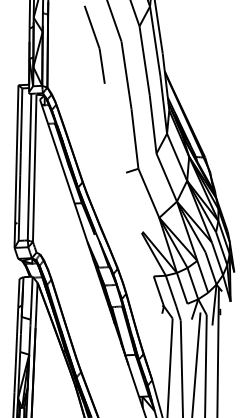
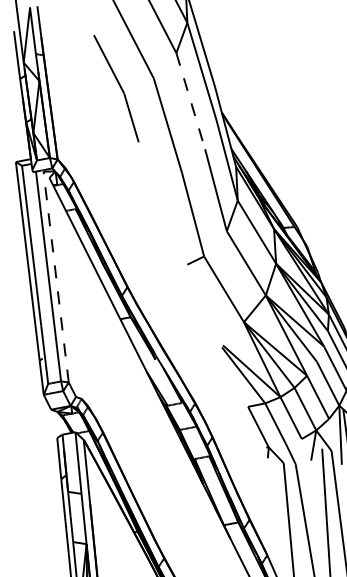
line: (144, 60) -> (190, 100), solid -> dashed
line: (34, 168) -> (55, 277), solid -> dashed

